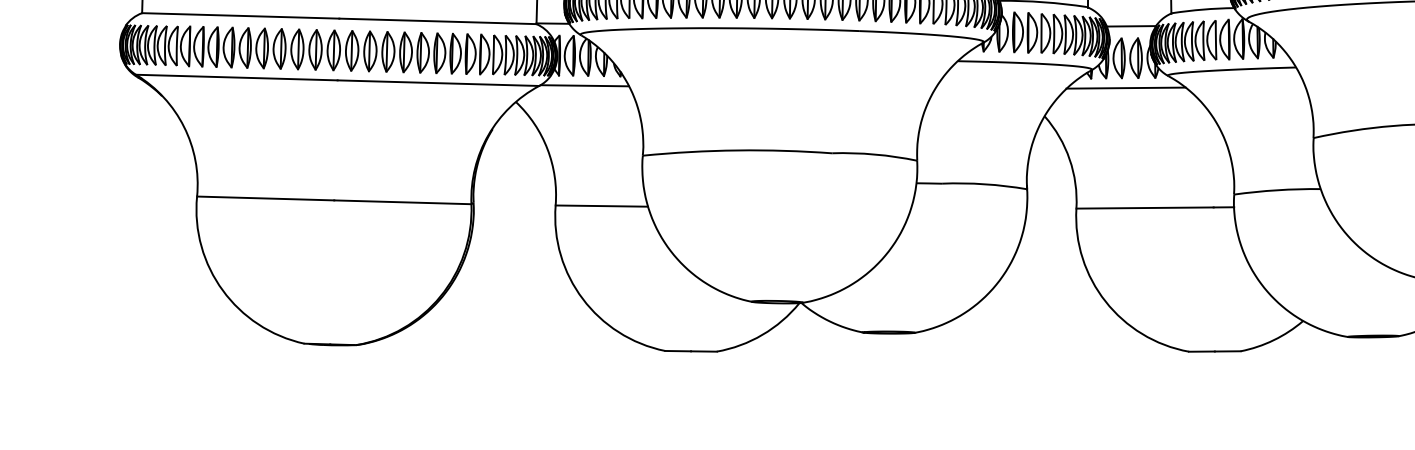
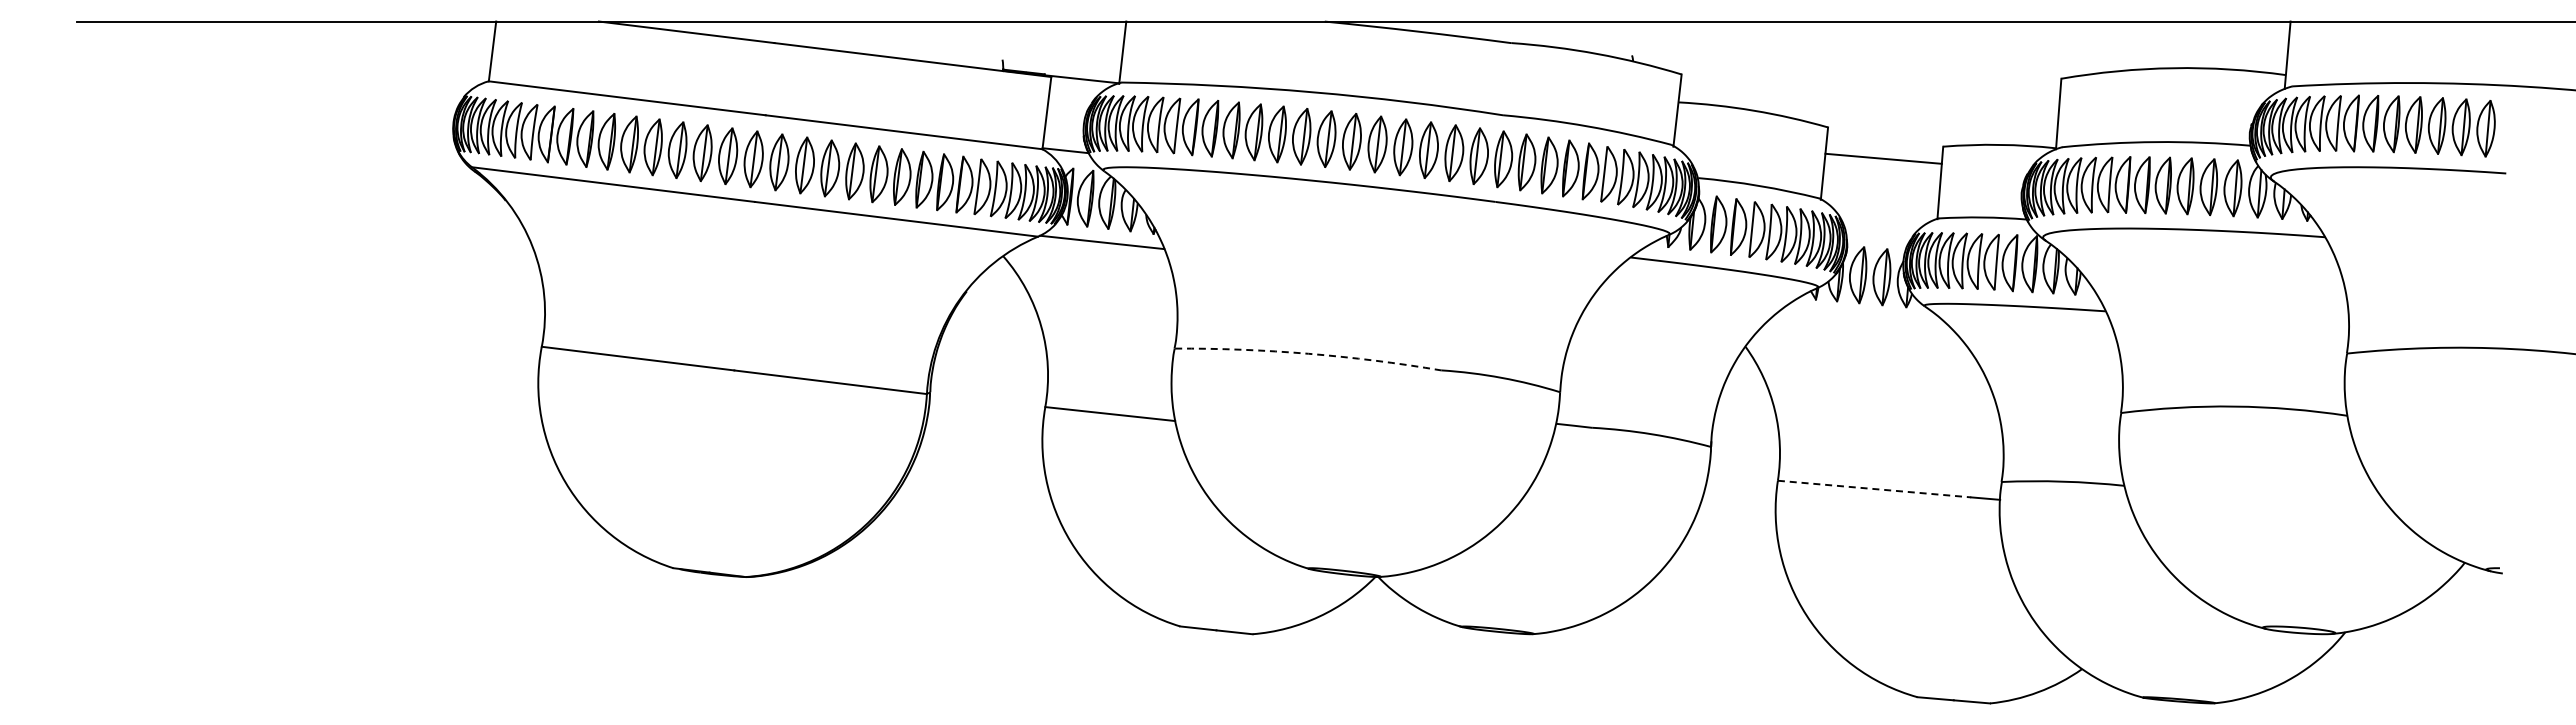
line: (1131, 26) -> (1879, 231), removed
line: (1125, 87) -> (1863, 317), removed
arc: (737, 150) -> (1308, 353), solid -> dashed
line: (1145, 208) -> (1874, 489), solid -> dashed

